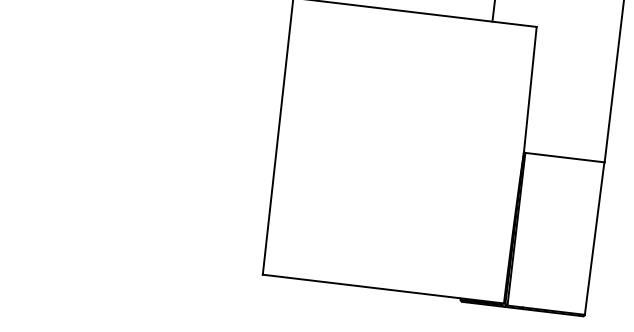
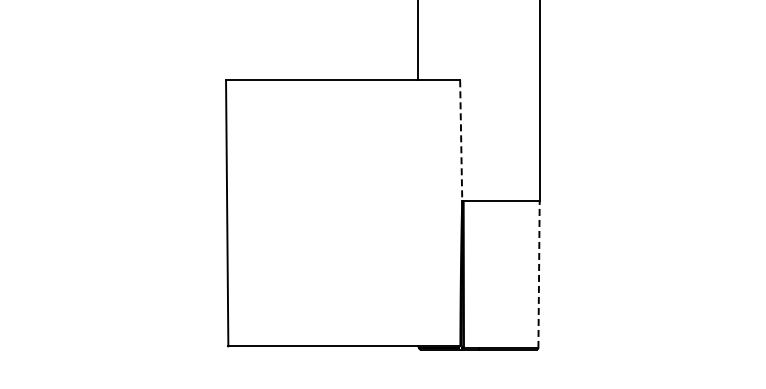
line: (530, 90) -> (461, 141), solid -> dashed
line: (595, 238) -> (539, 274), solid -> dashed

